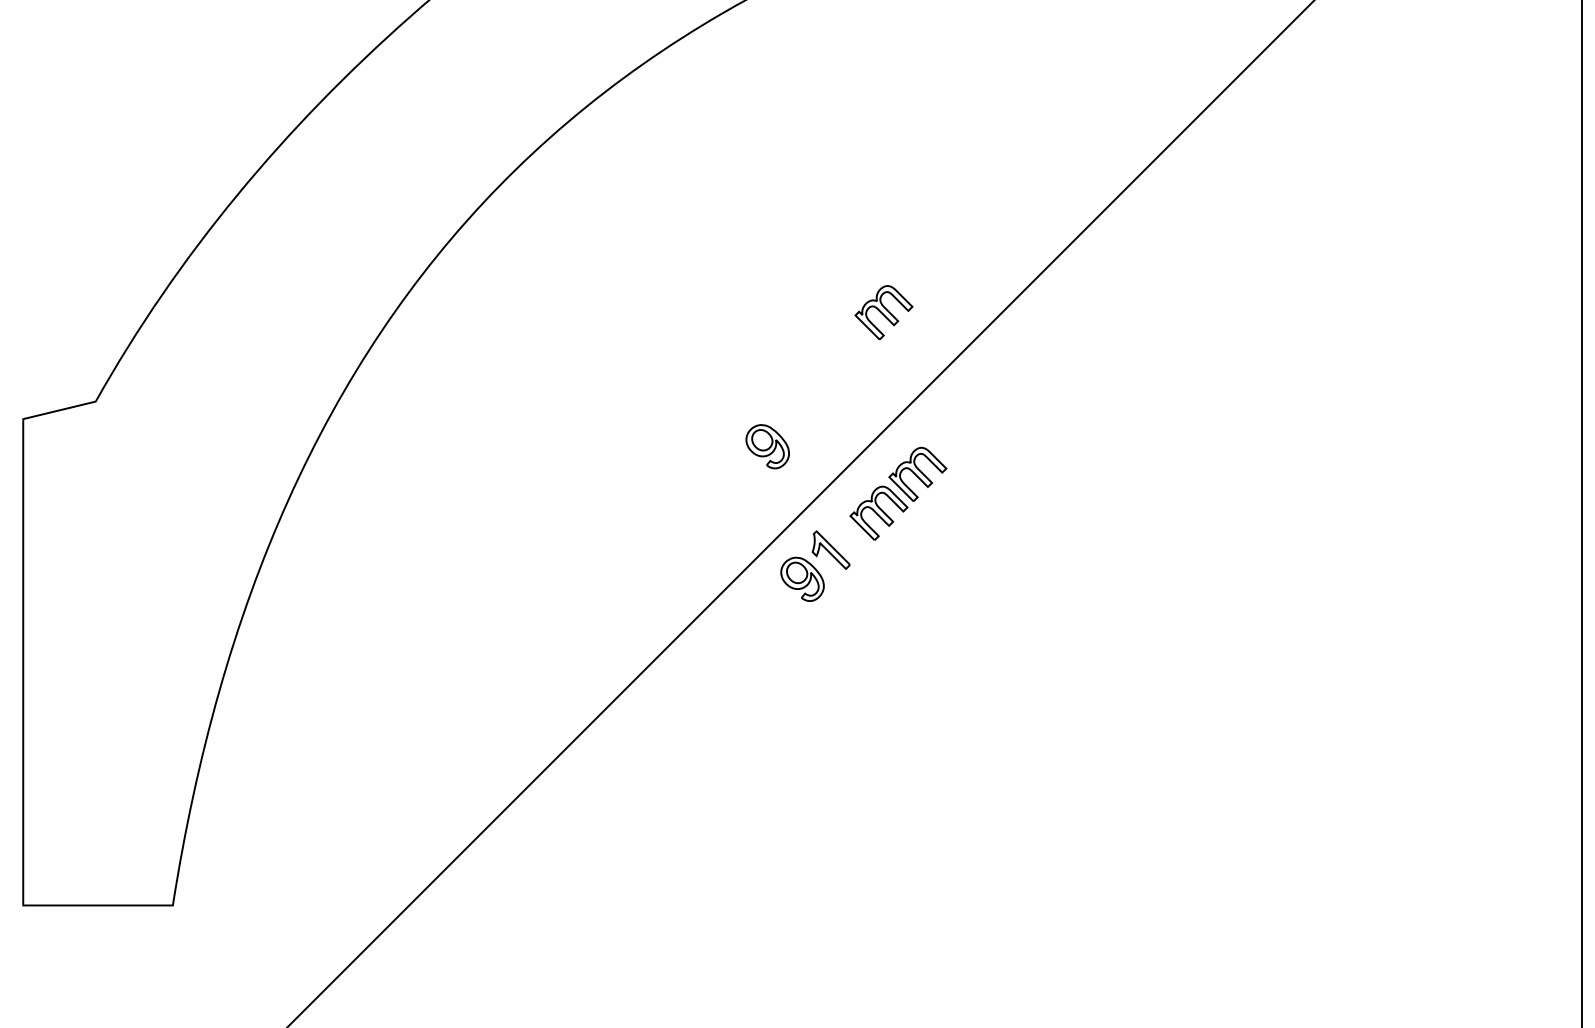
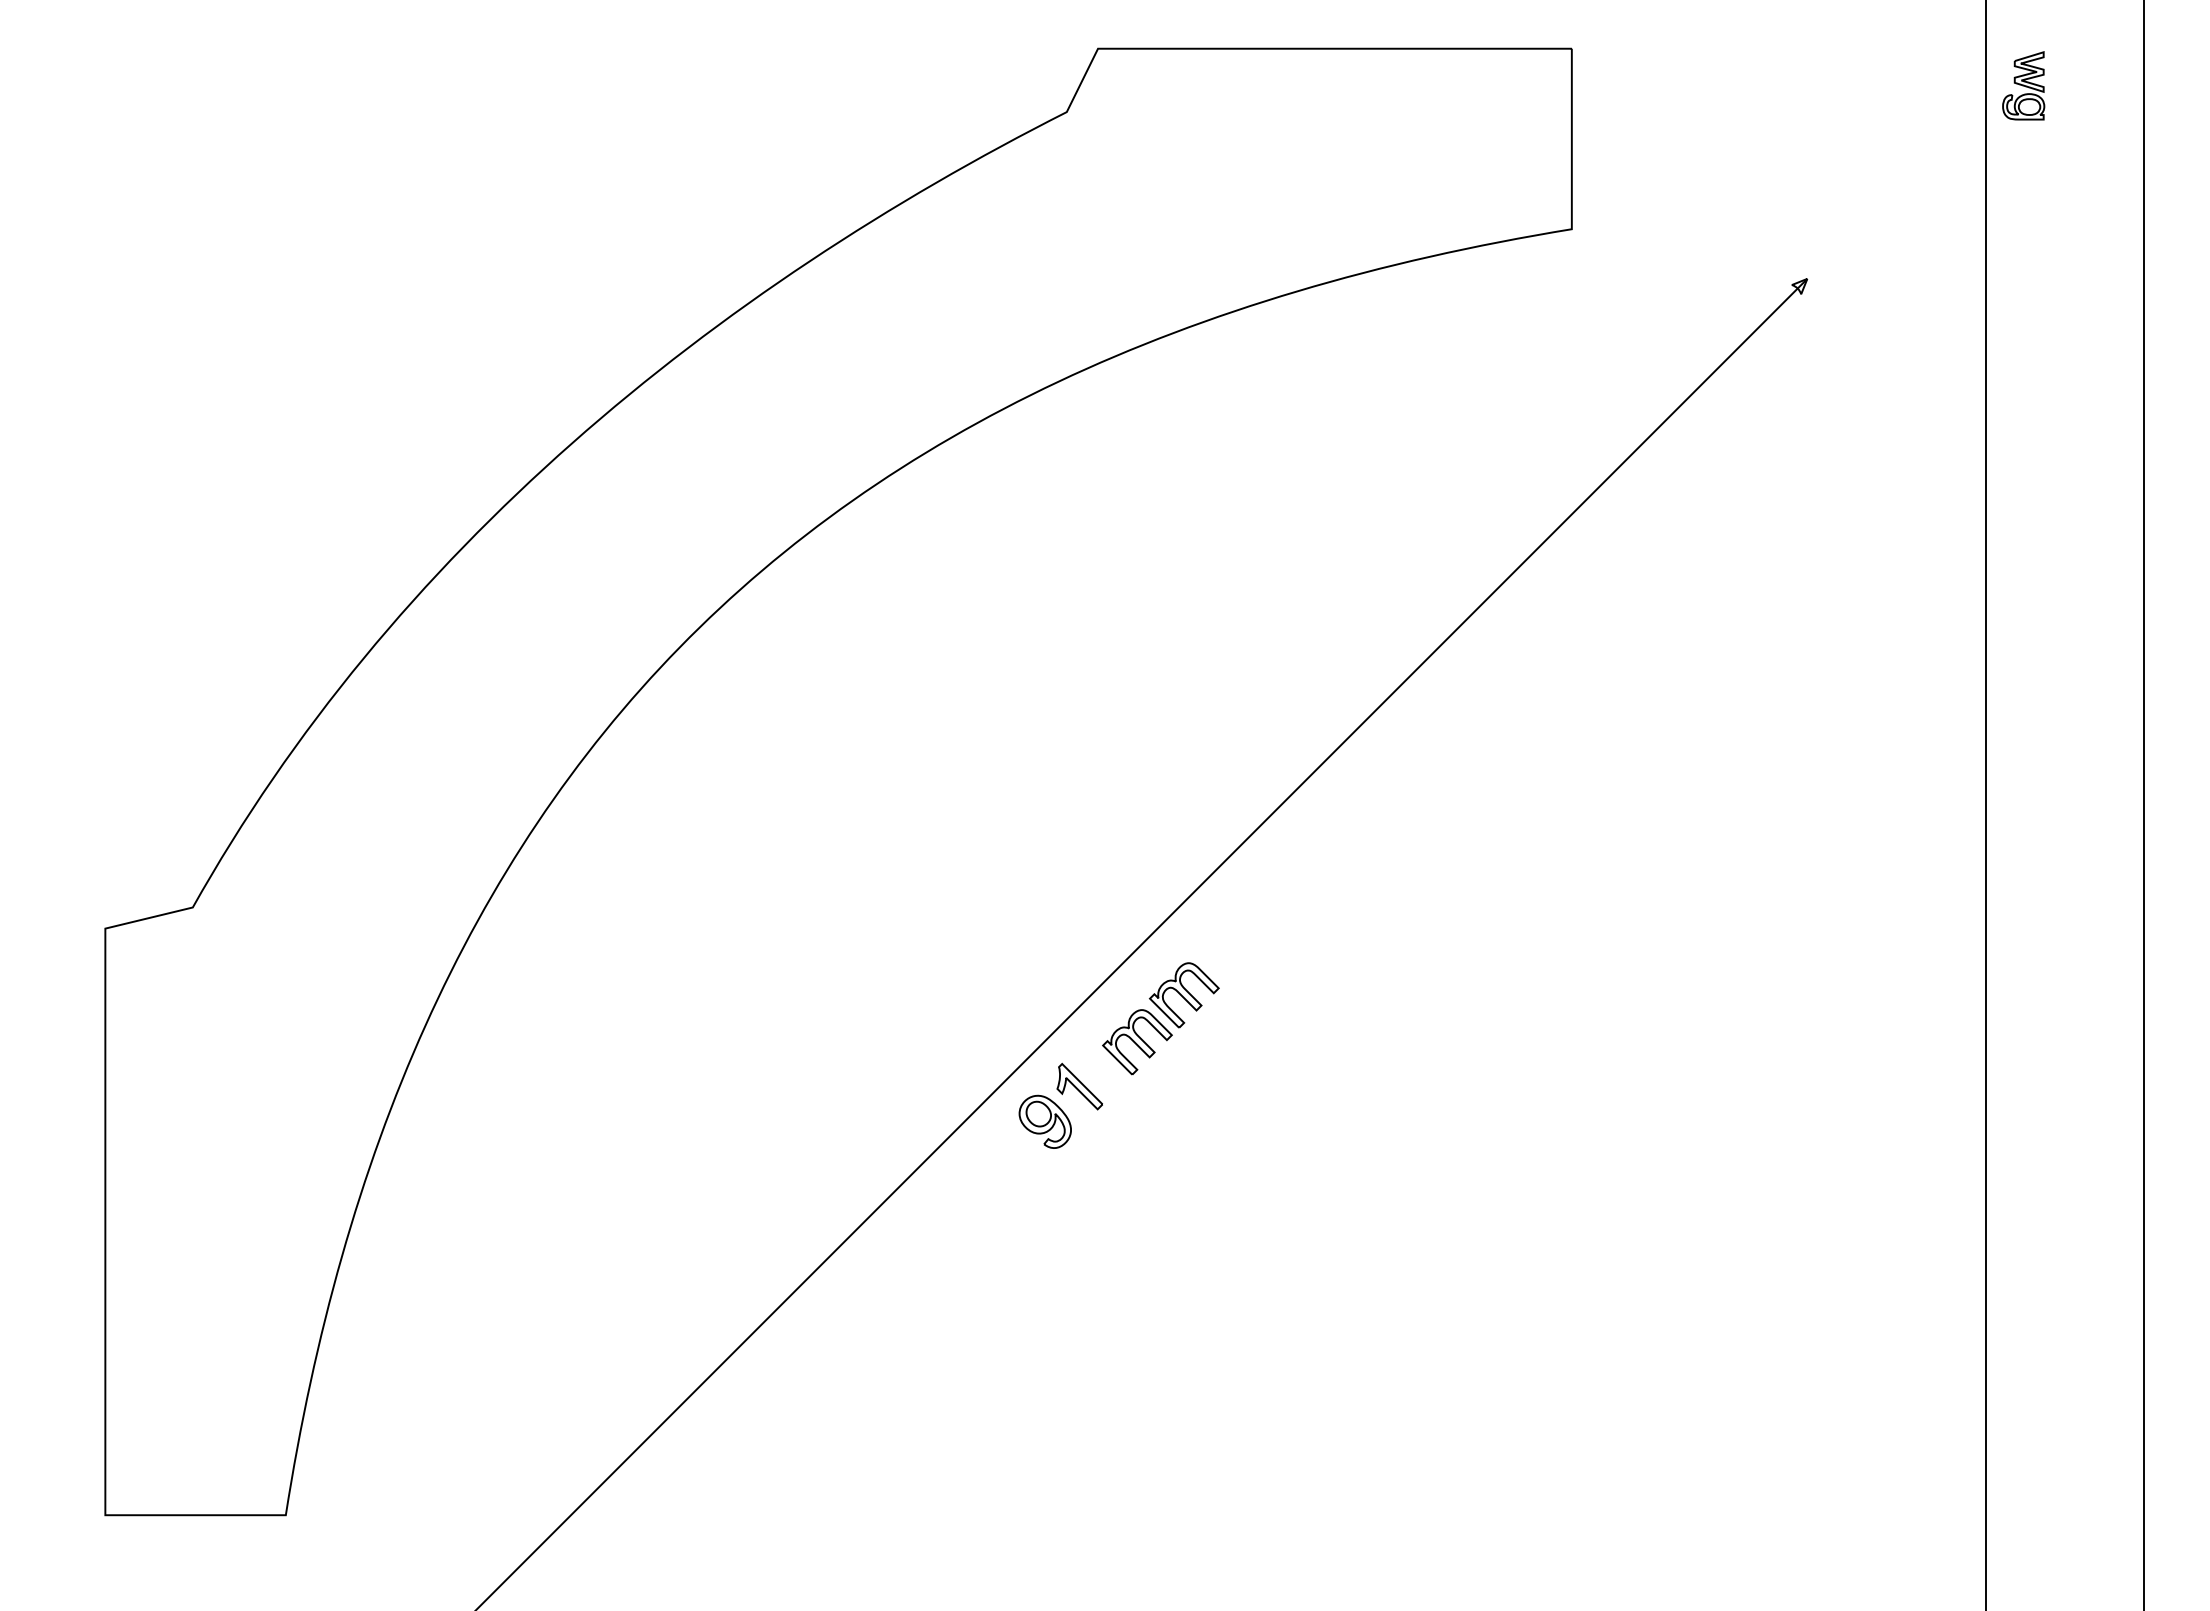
part: (883, 312) -> (1143, 800), removed
part: (767, 446) -> (1002, 961), removed

